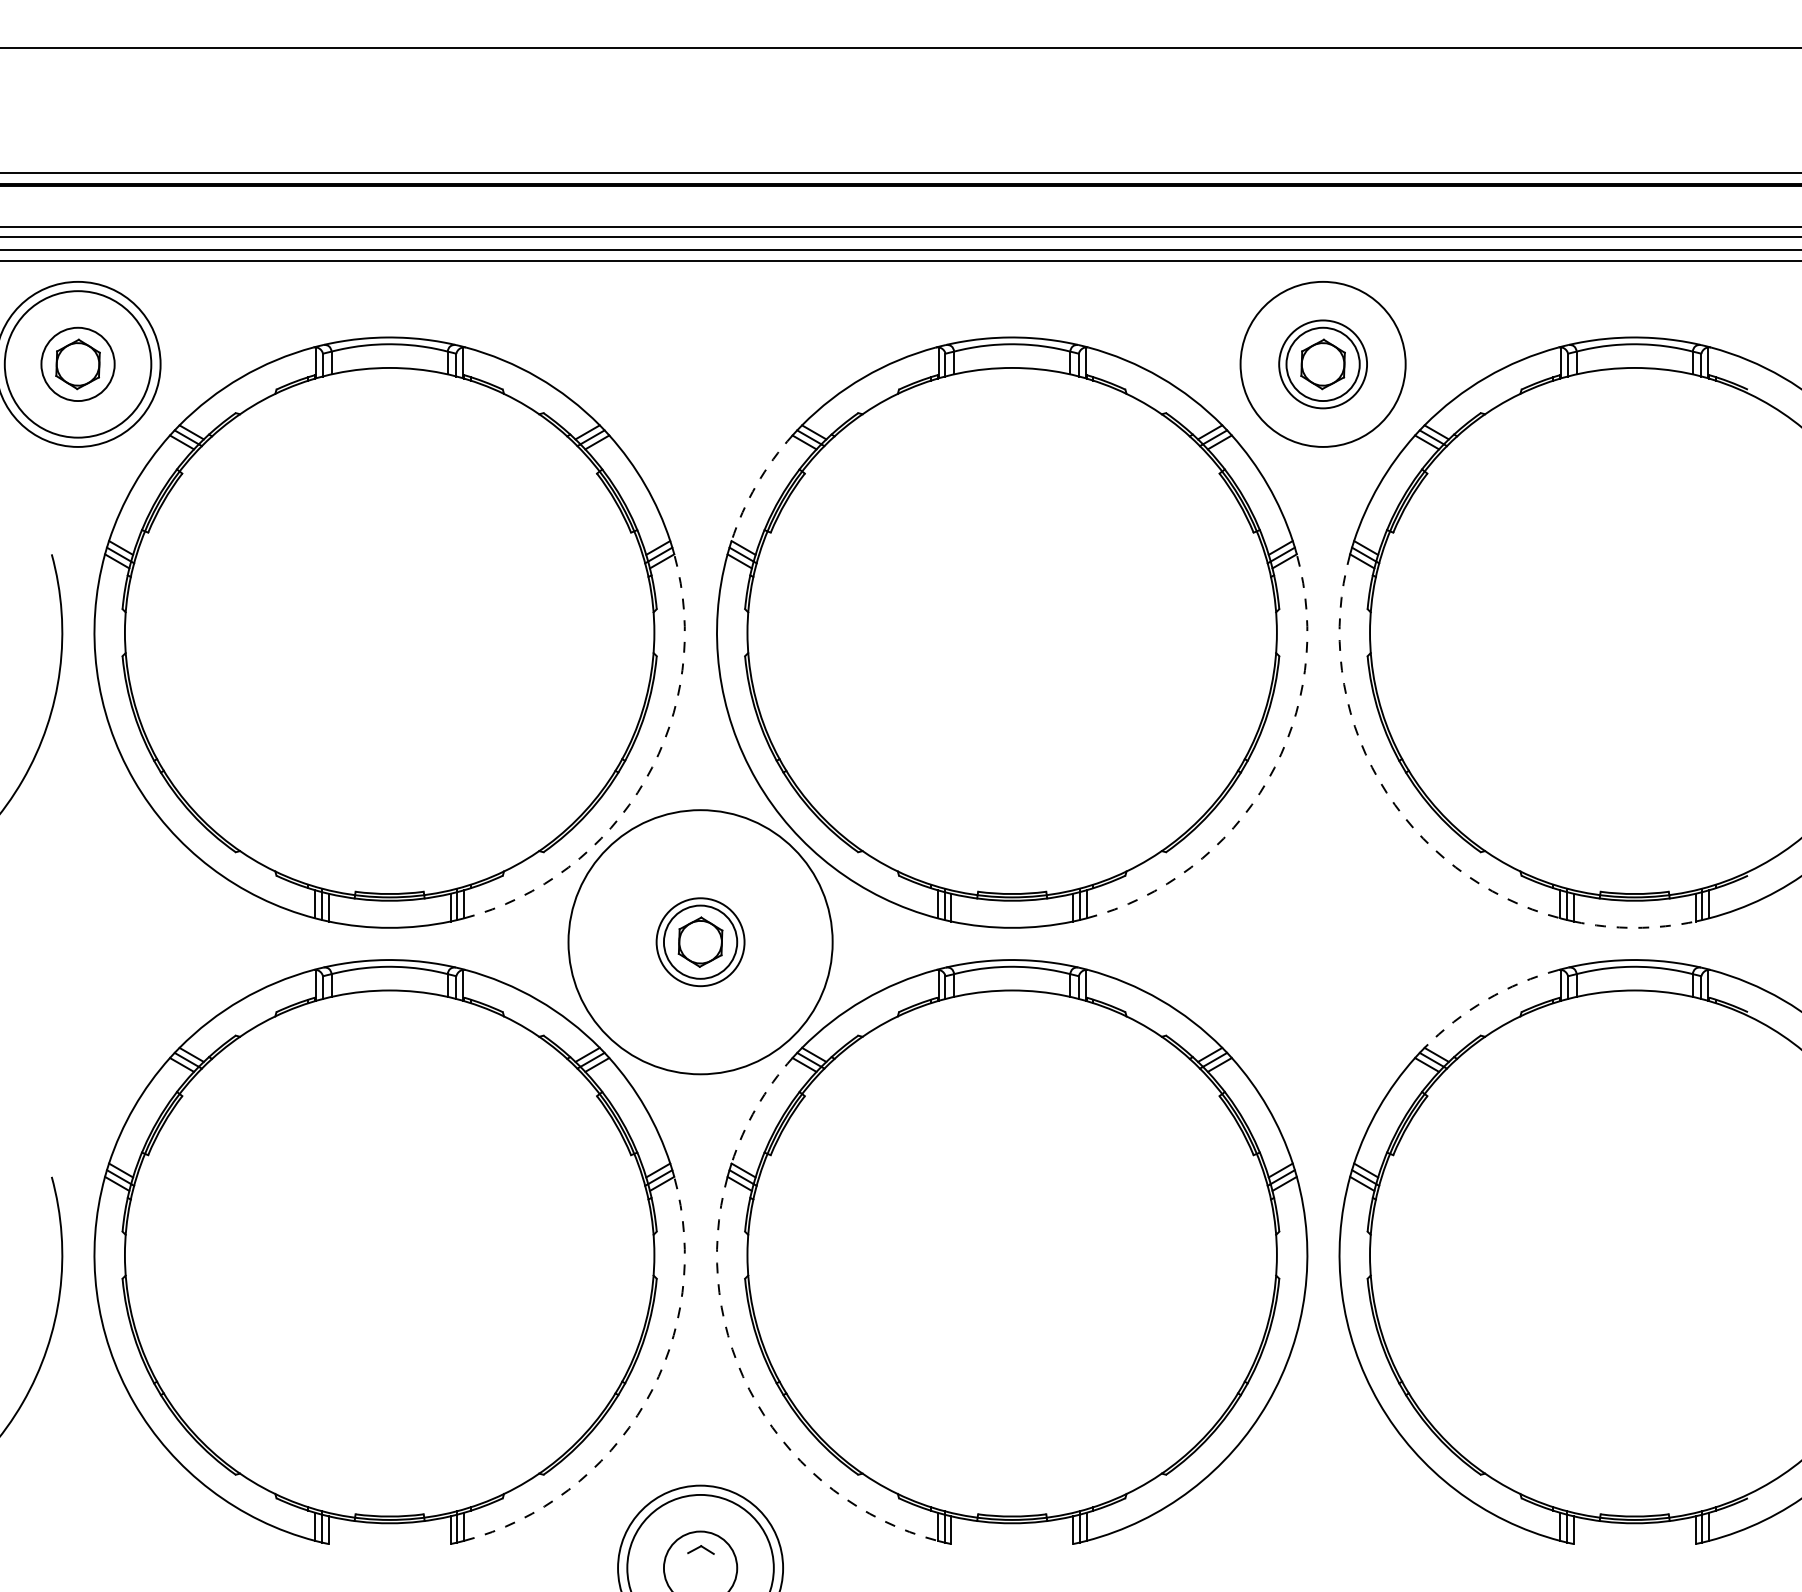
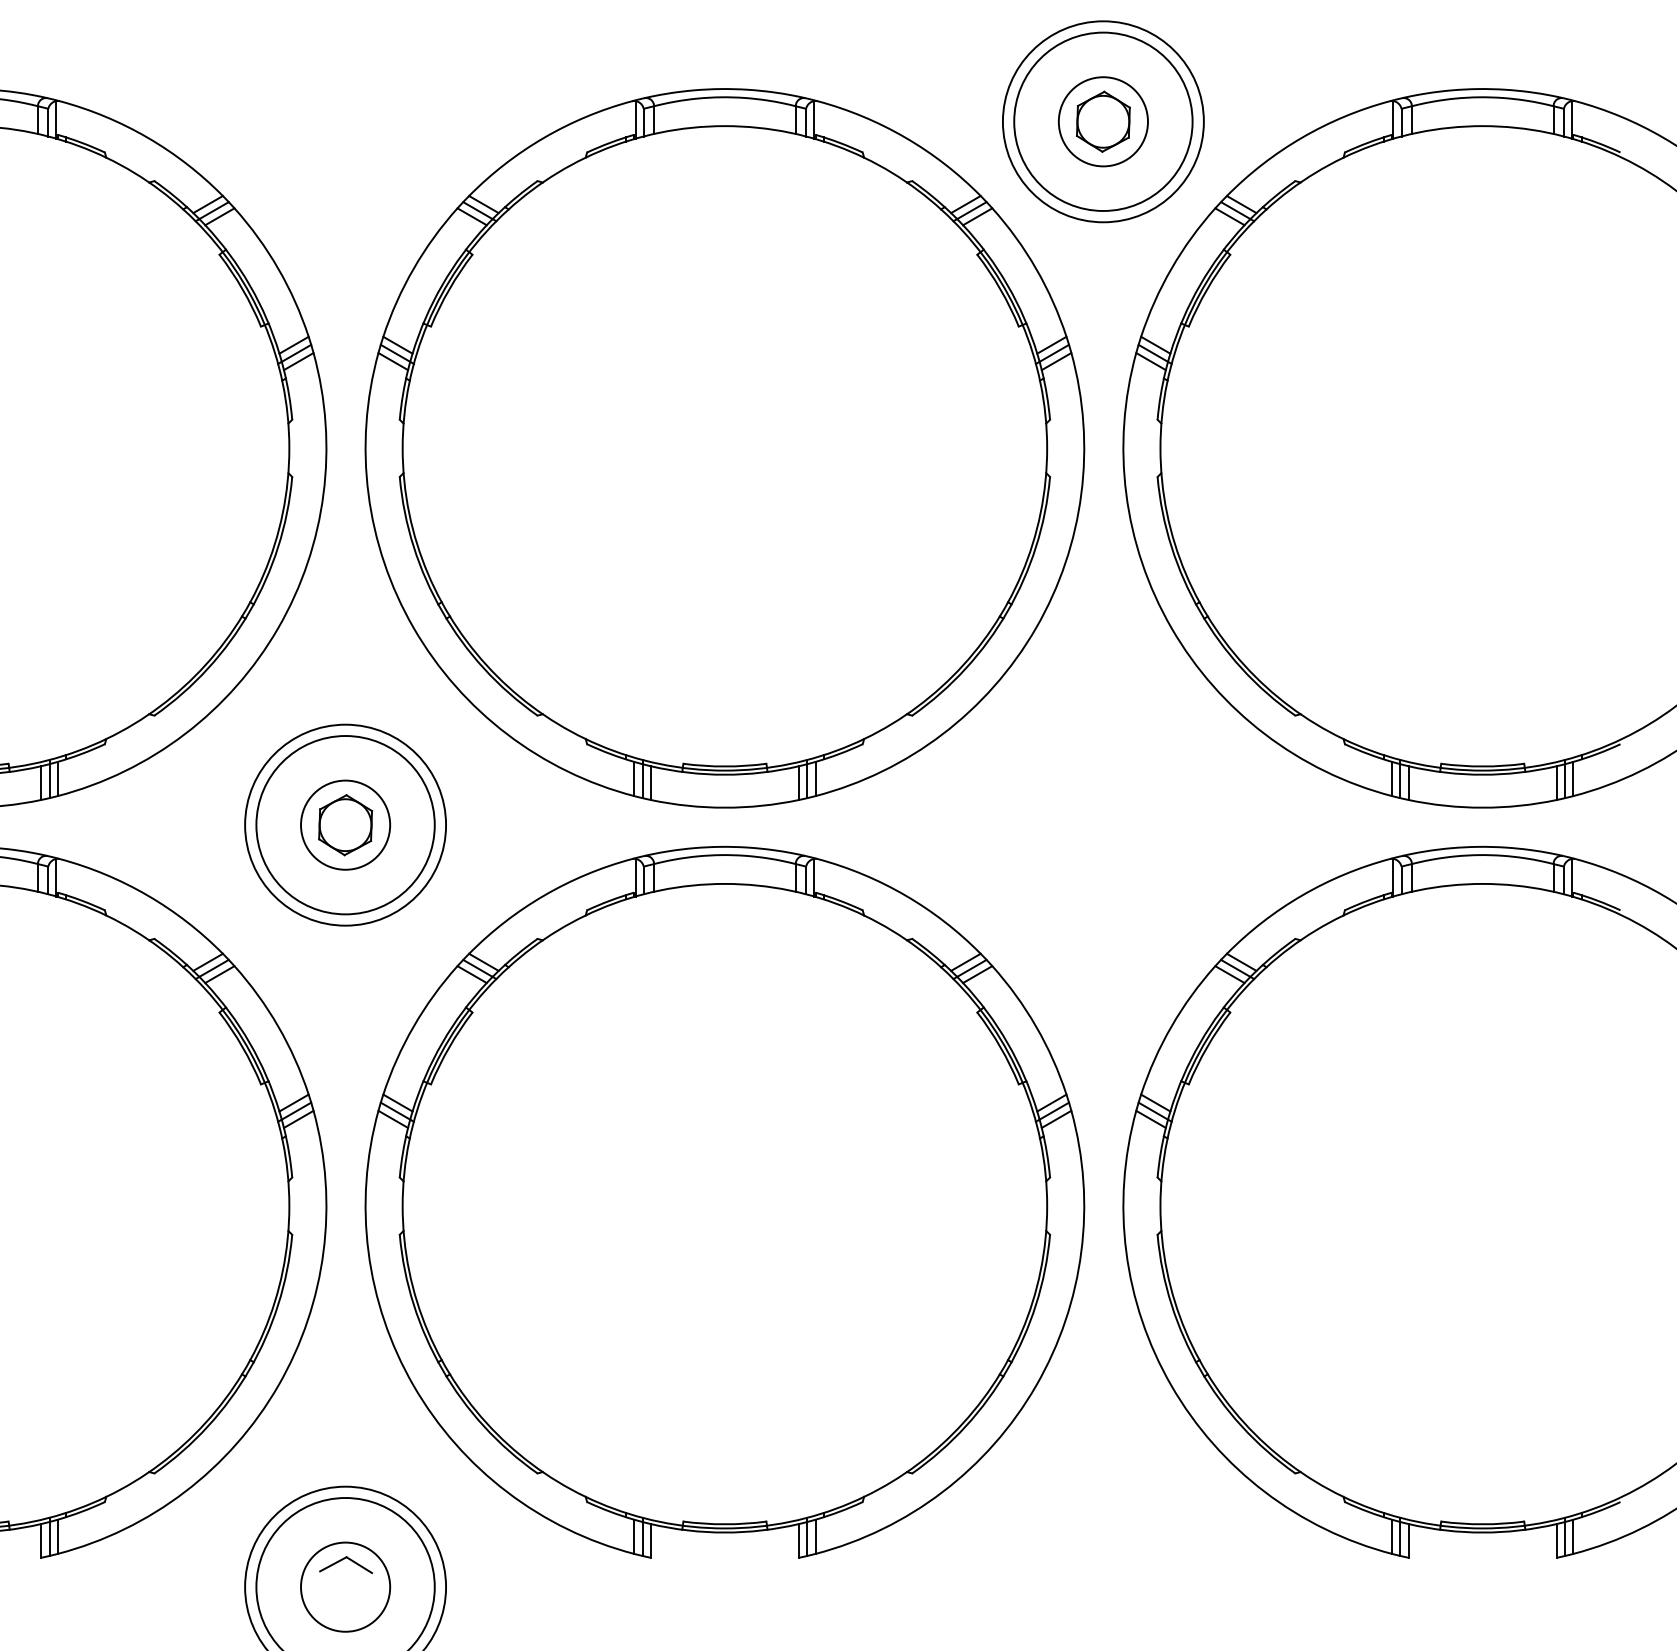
circle: (1322, 364) -> (1102, 121), size x1.67
arc: (756, 485) -> (413, 269), dashed -> solid
arc: (645, 780) -> (278, 628), dashed -> solid
arc: (1267, 780) -> (1035, 628), dashed -> solid
arc: (1379, 780) -> (1172, 628), dashed -> solid
arc: (1634, 927) -> (1482, 807), dashed -> solid
circle: (700, 941) -> (345, 824), size x0.62
circle: (700, 941) -> (345, 824), size x1.67
arc: (1486, 1000) -> (1302, 896), dashed -> solid
arc: (756, 1107) -> (413, 1026), dashed -> solid
arc: (645, 1402) -> (278, 1385), dashed -> solid
arc: (756, 1402) -> (413, 1385), dashed -> solid
part: (700, 1549) -> (345, 1564), size x1.67

